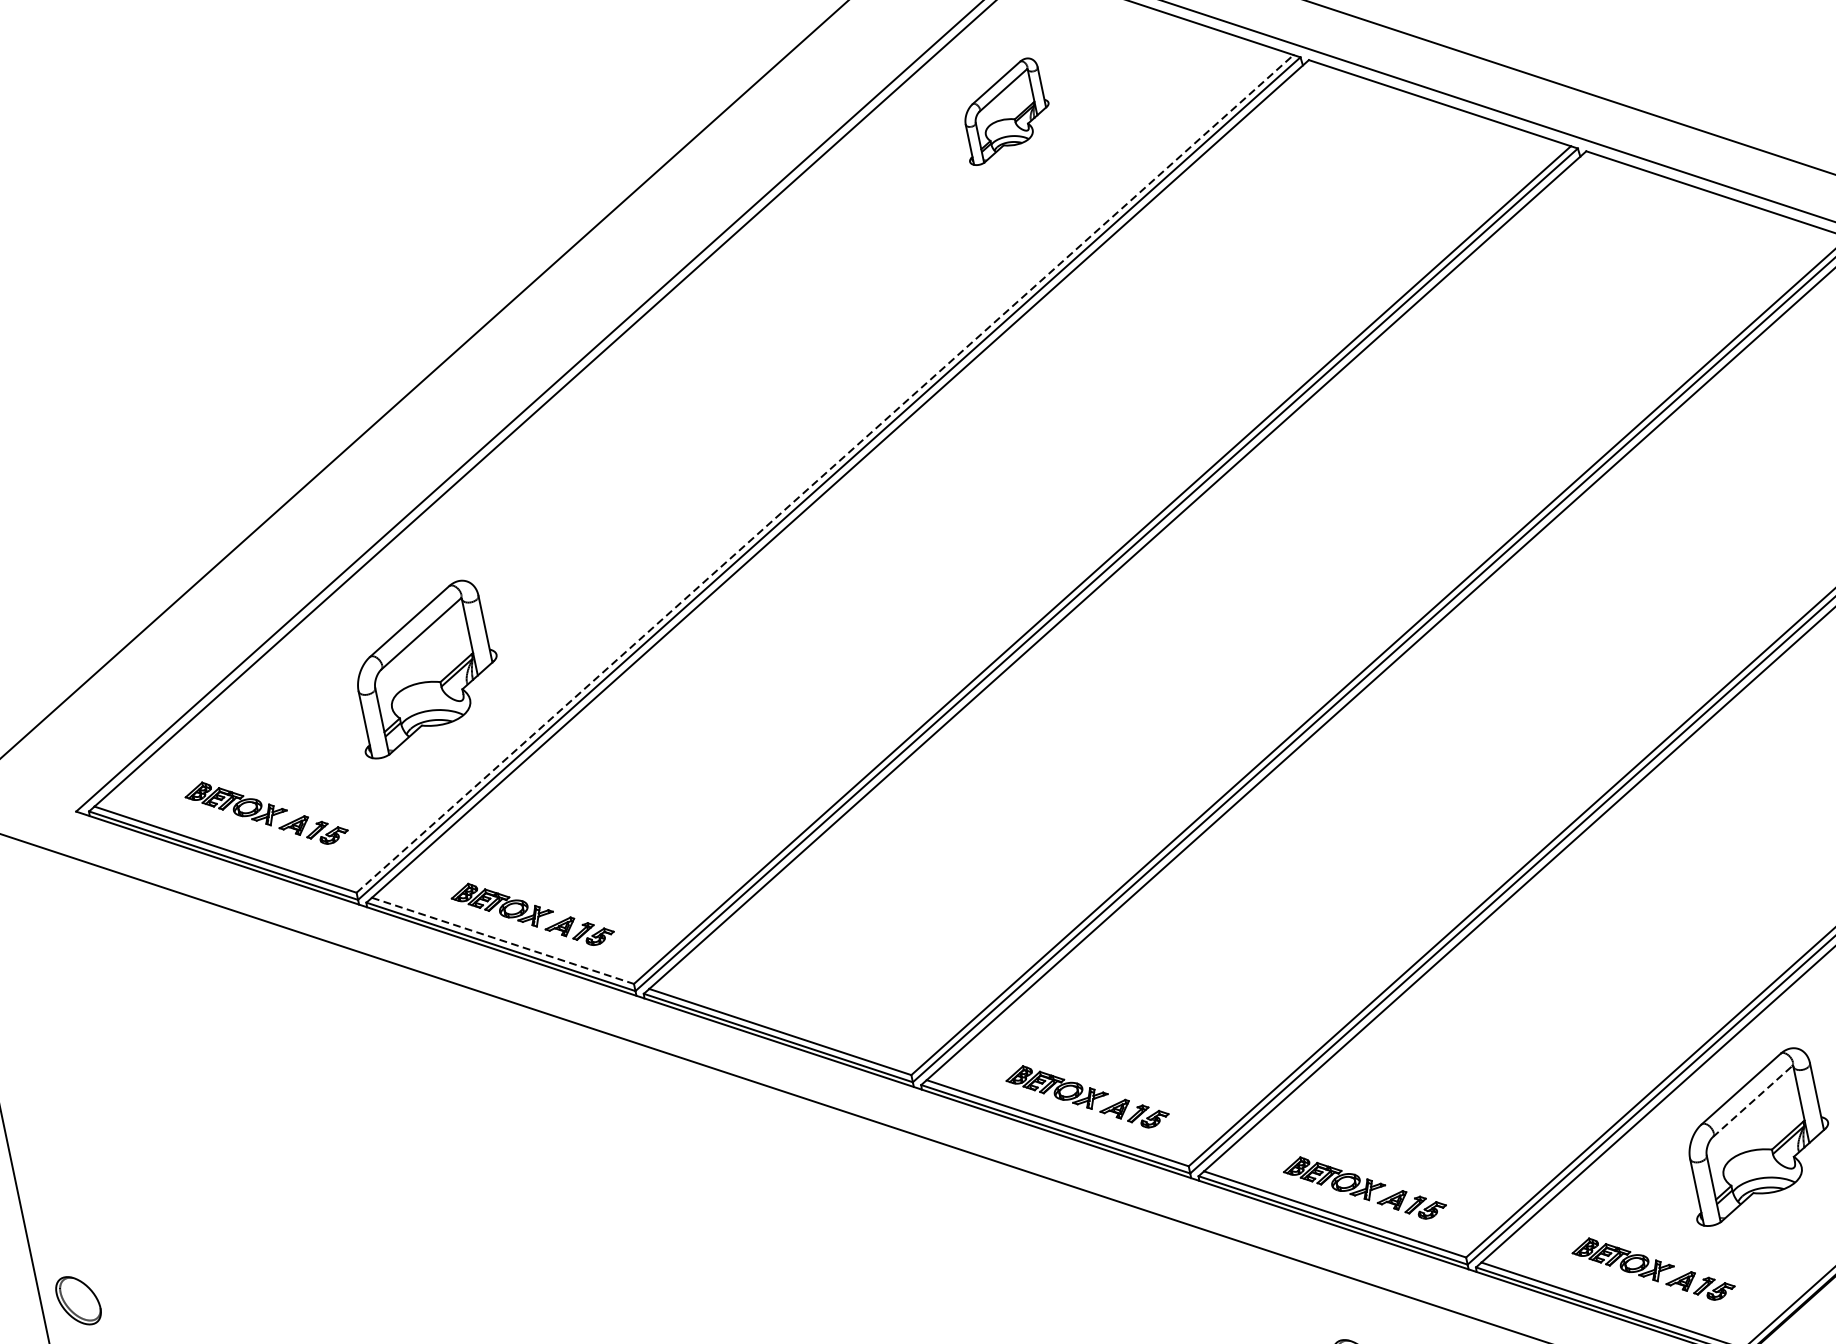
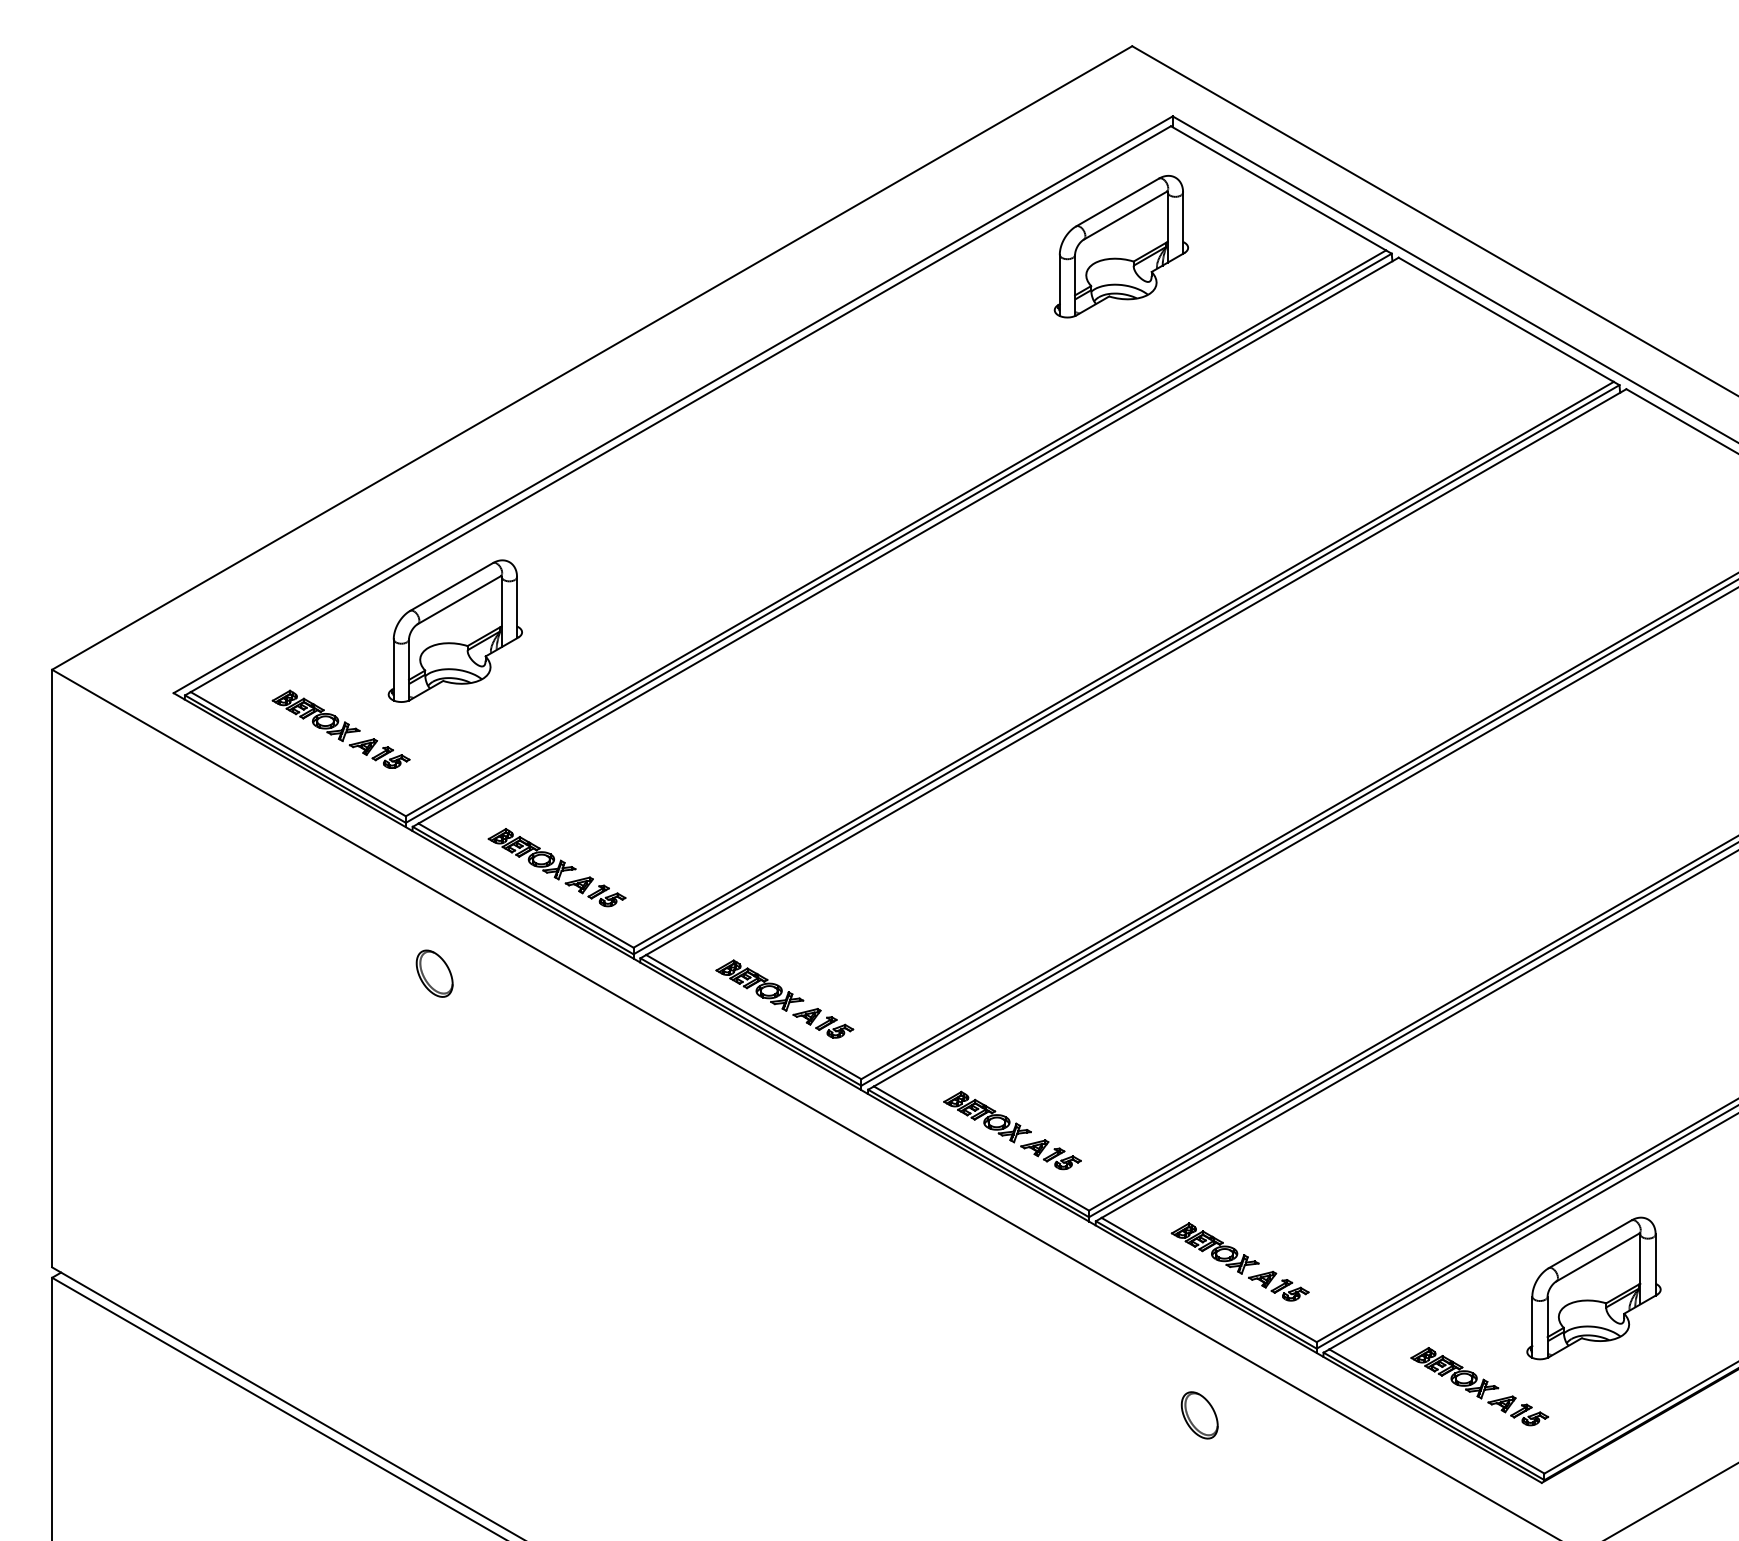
part: (1003, 111) -> (1120, 246), size x1.67
line: (824, 474) -> (895, 533), dashed -> solid
part: (422, 668) -> (454, 630), moved
line: (503, 940) -> (526, 885), dashed -> solid
part: (809, 1004) -> (784, 998), added
line: (1752, 1101) -> (1597, 1257), dashed -> solid
part: (78, 1300) -> (434, 973), moved

